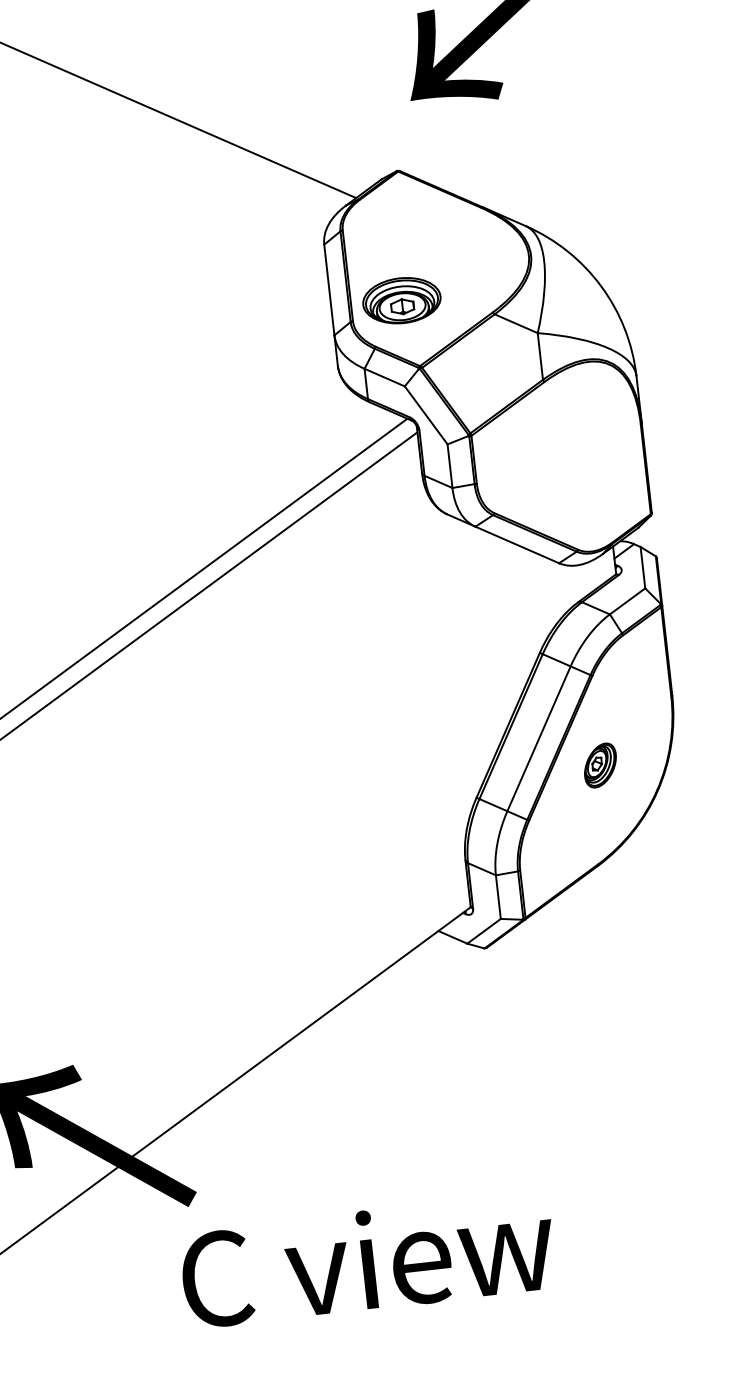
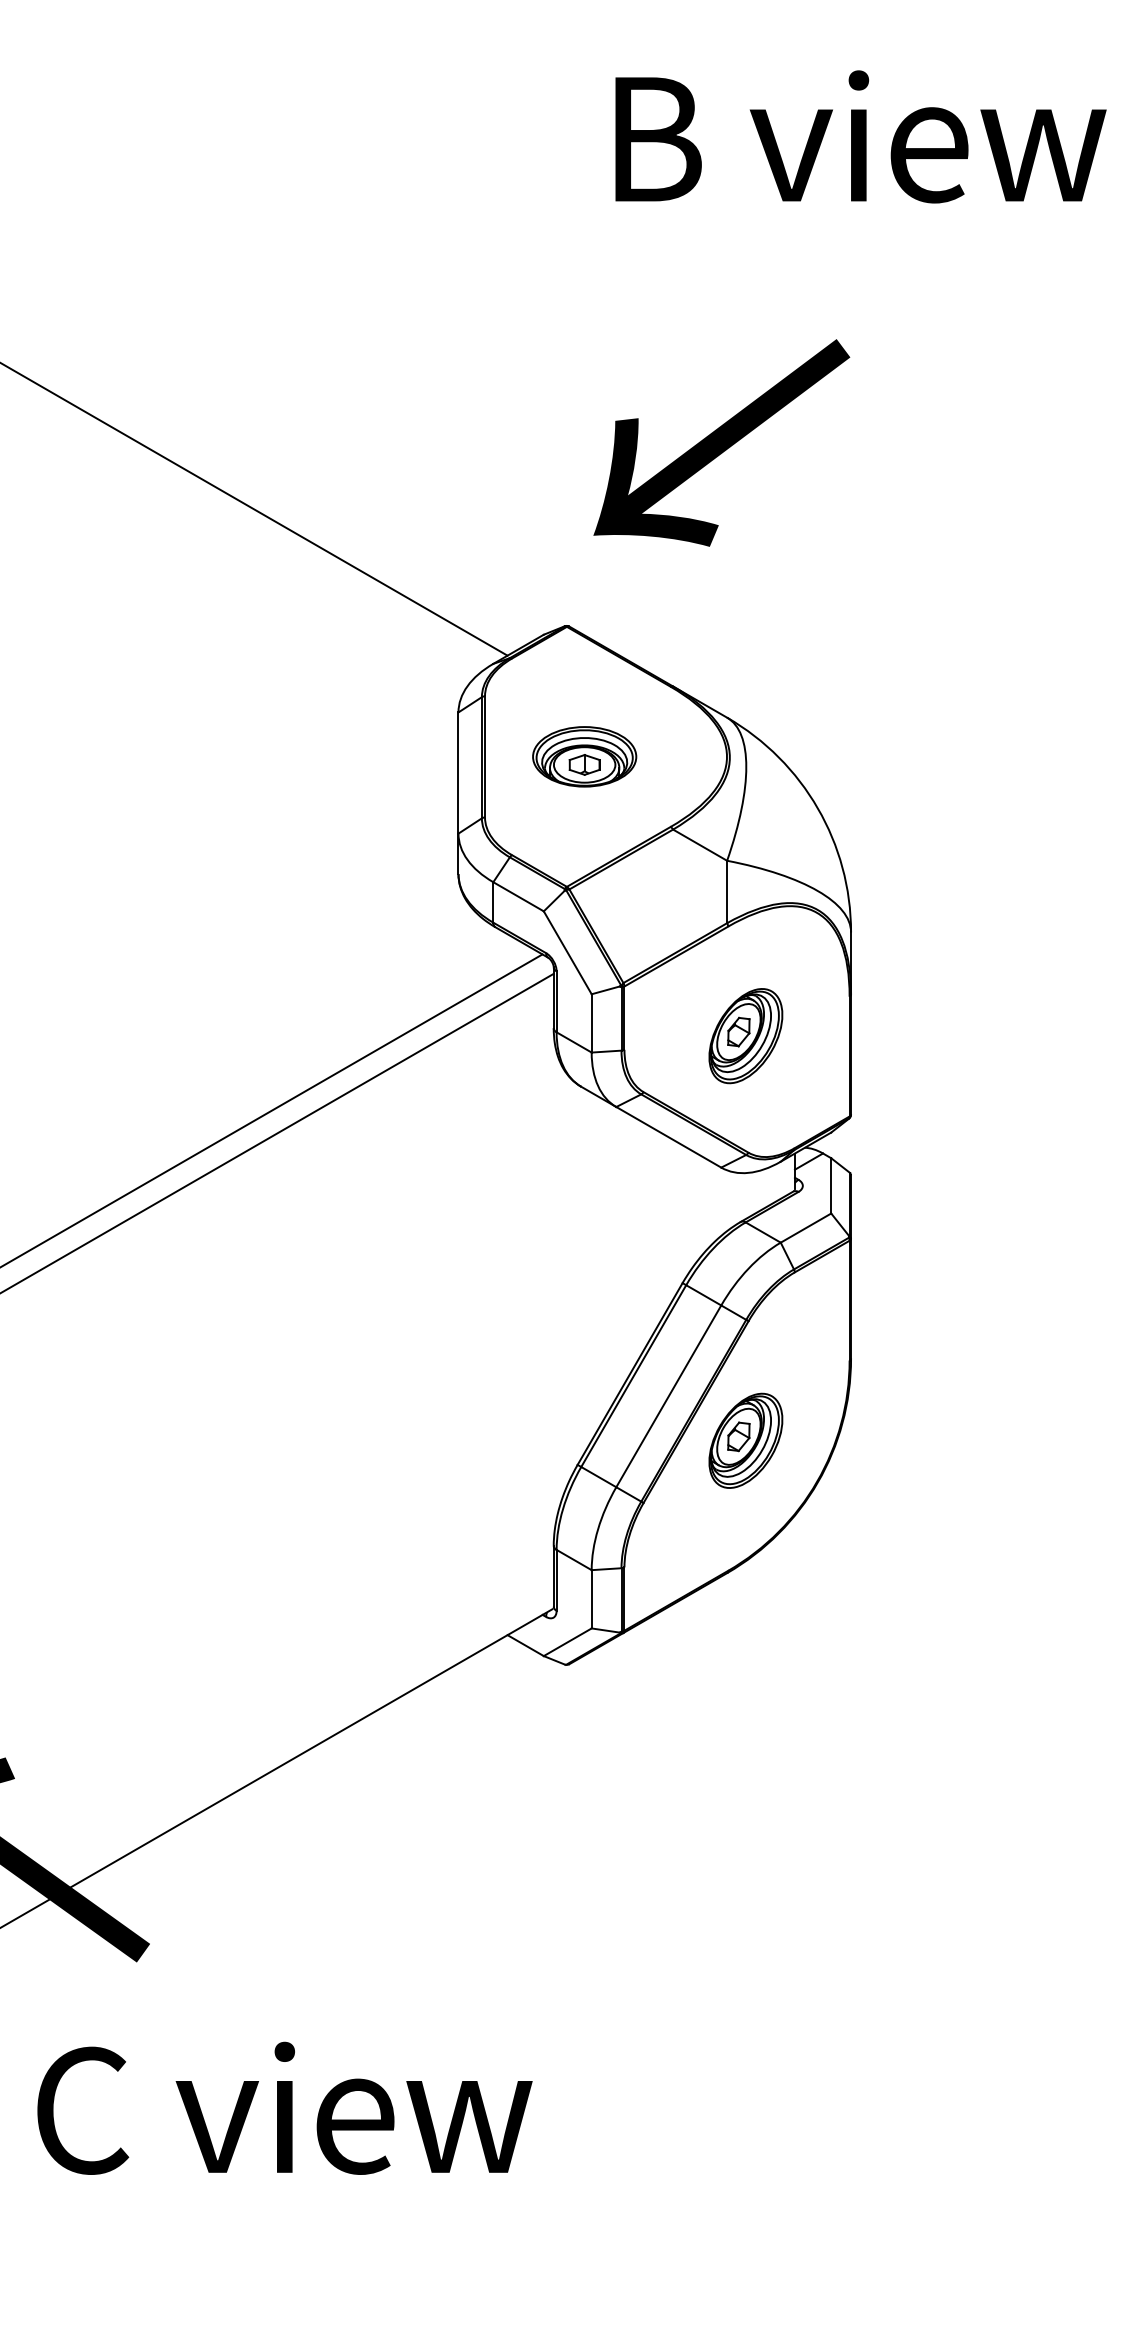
part: (401, 300) -> (584, 756), moved
part: (566, 463) -> (745, 1036), added
part: (600, 765) -> (745, 1440), size x1.67
text: (367, 1259) -> (284, 2107), moved

